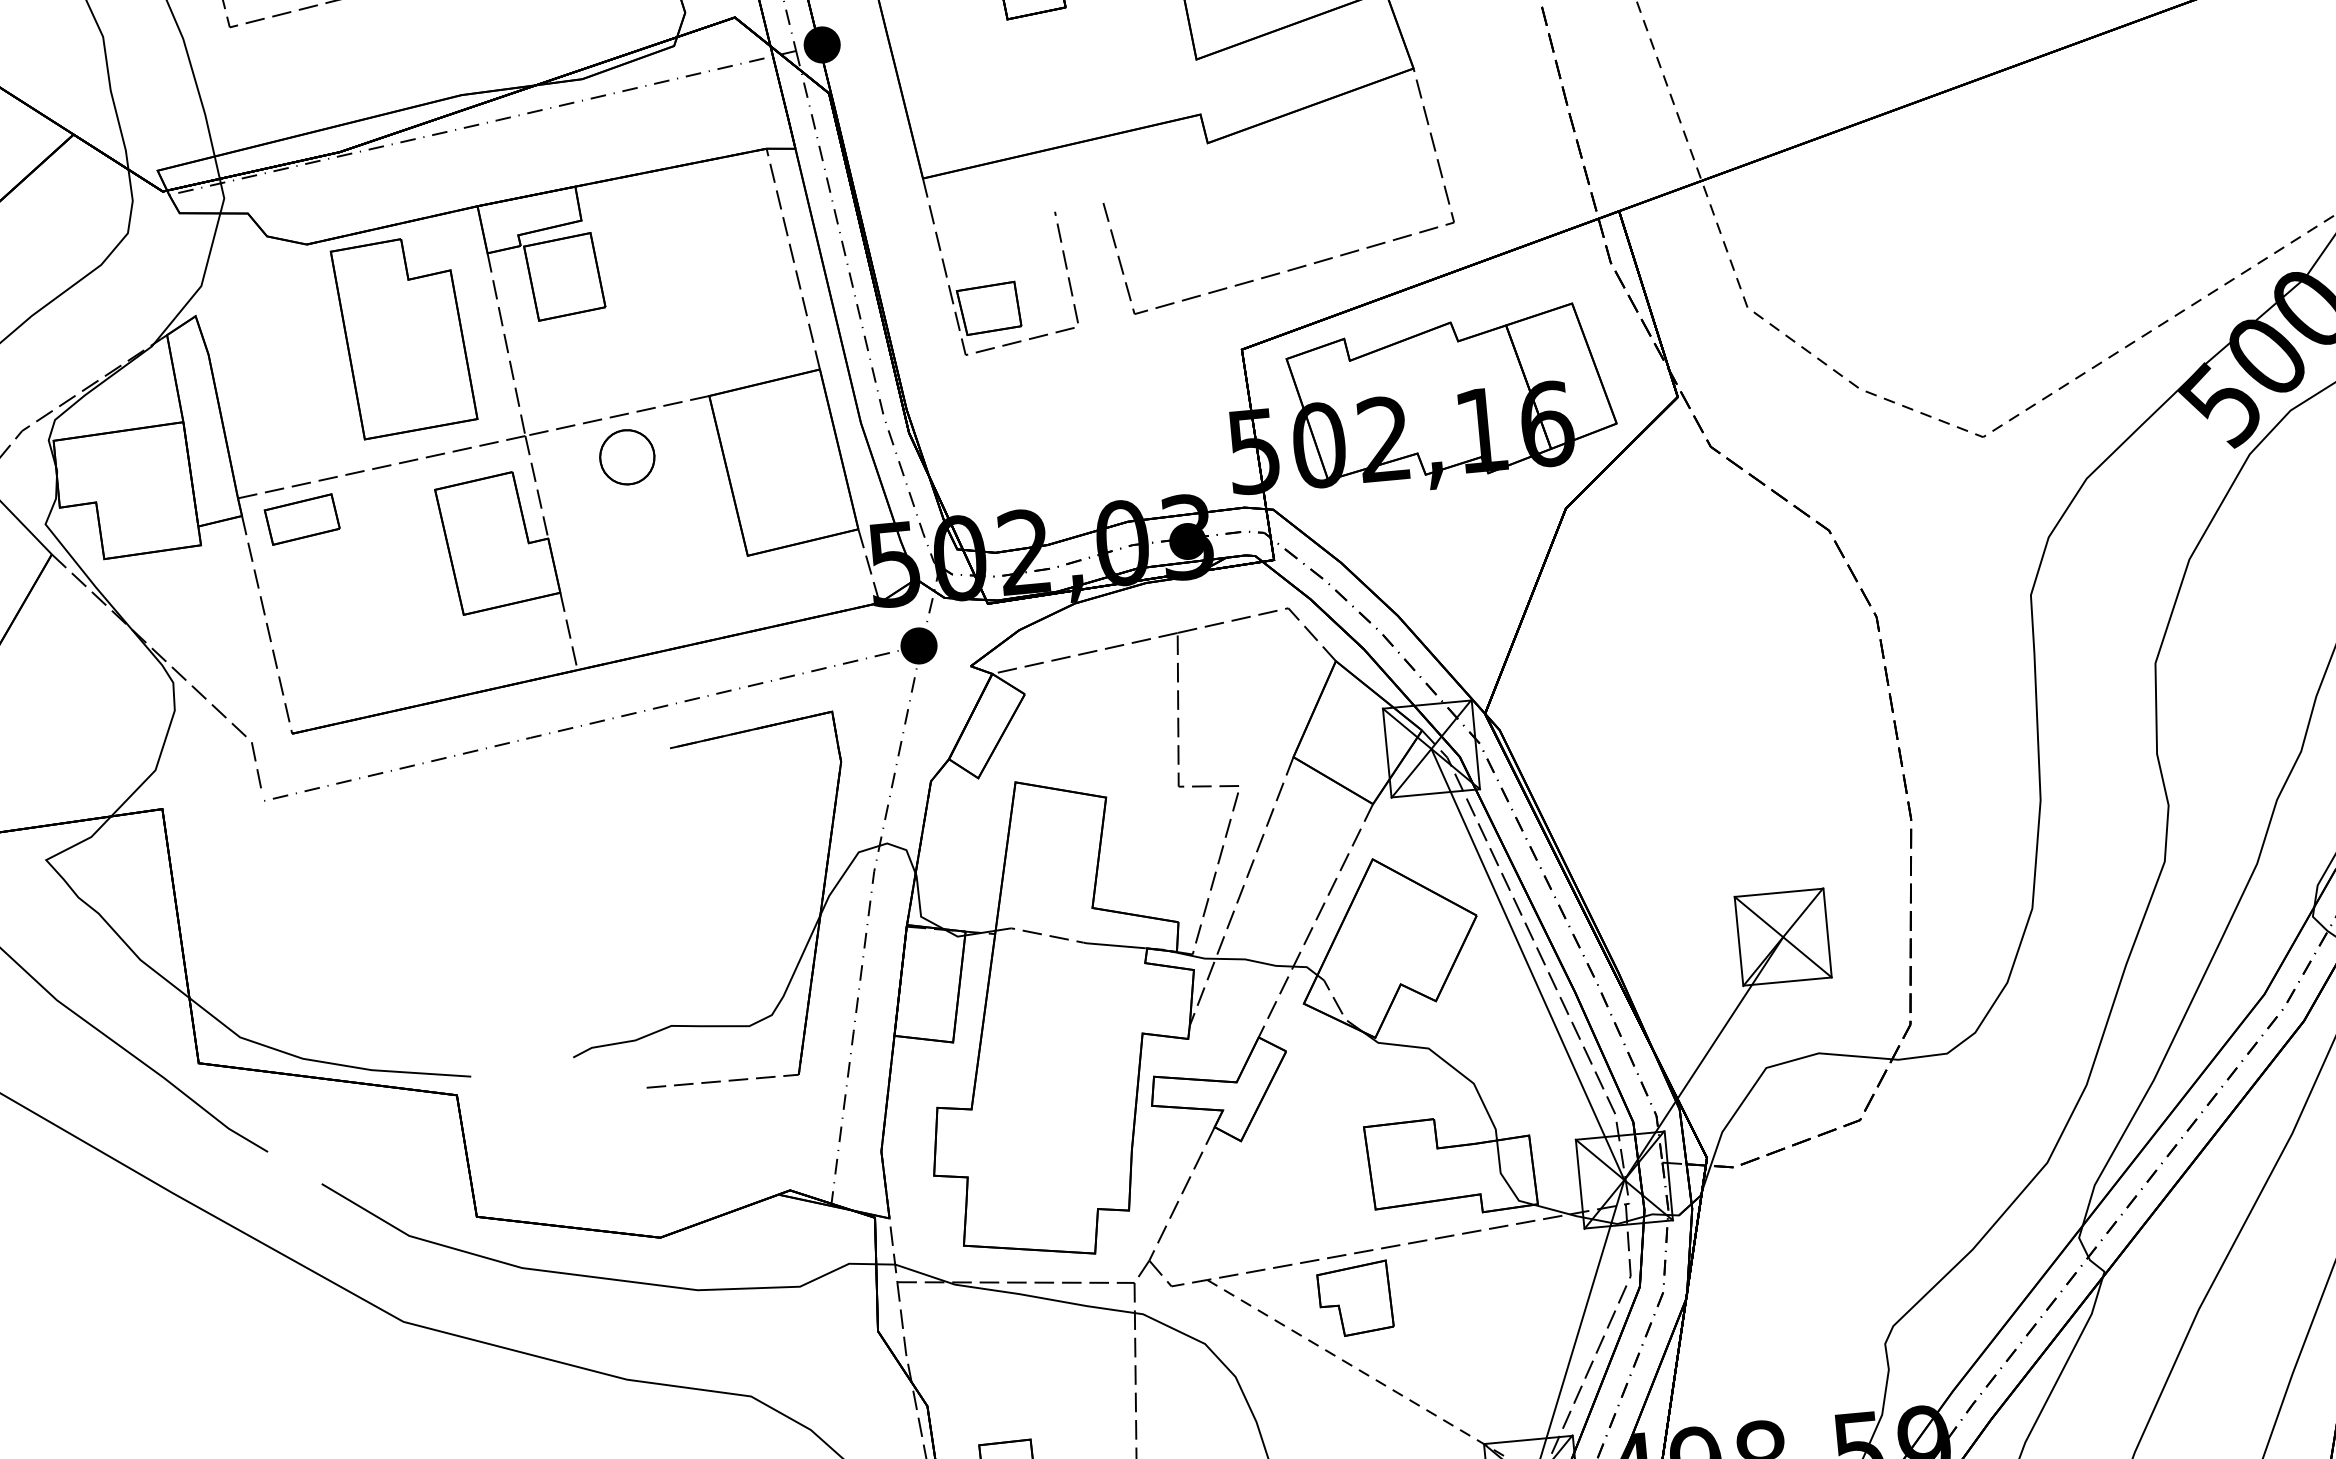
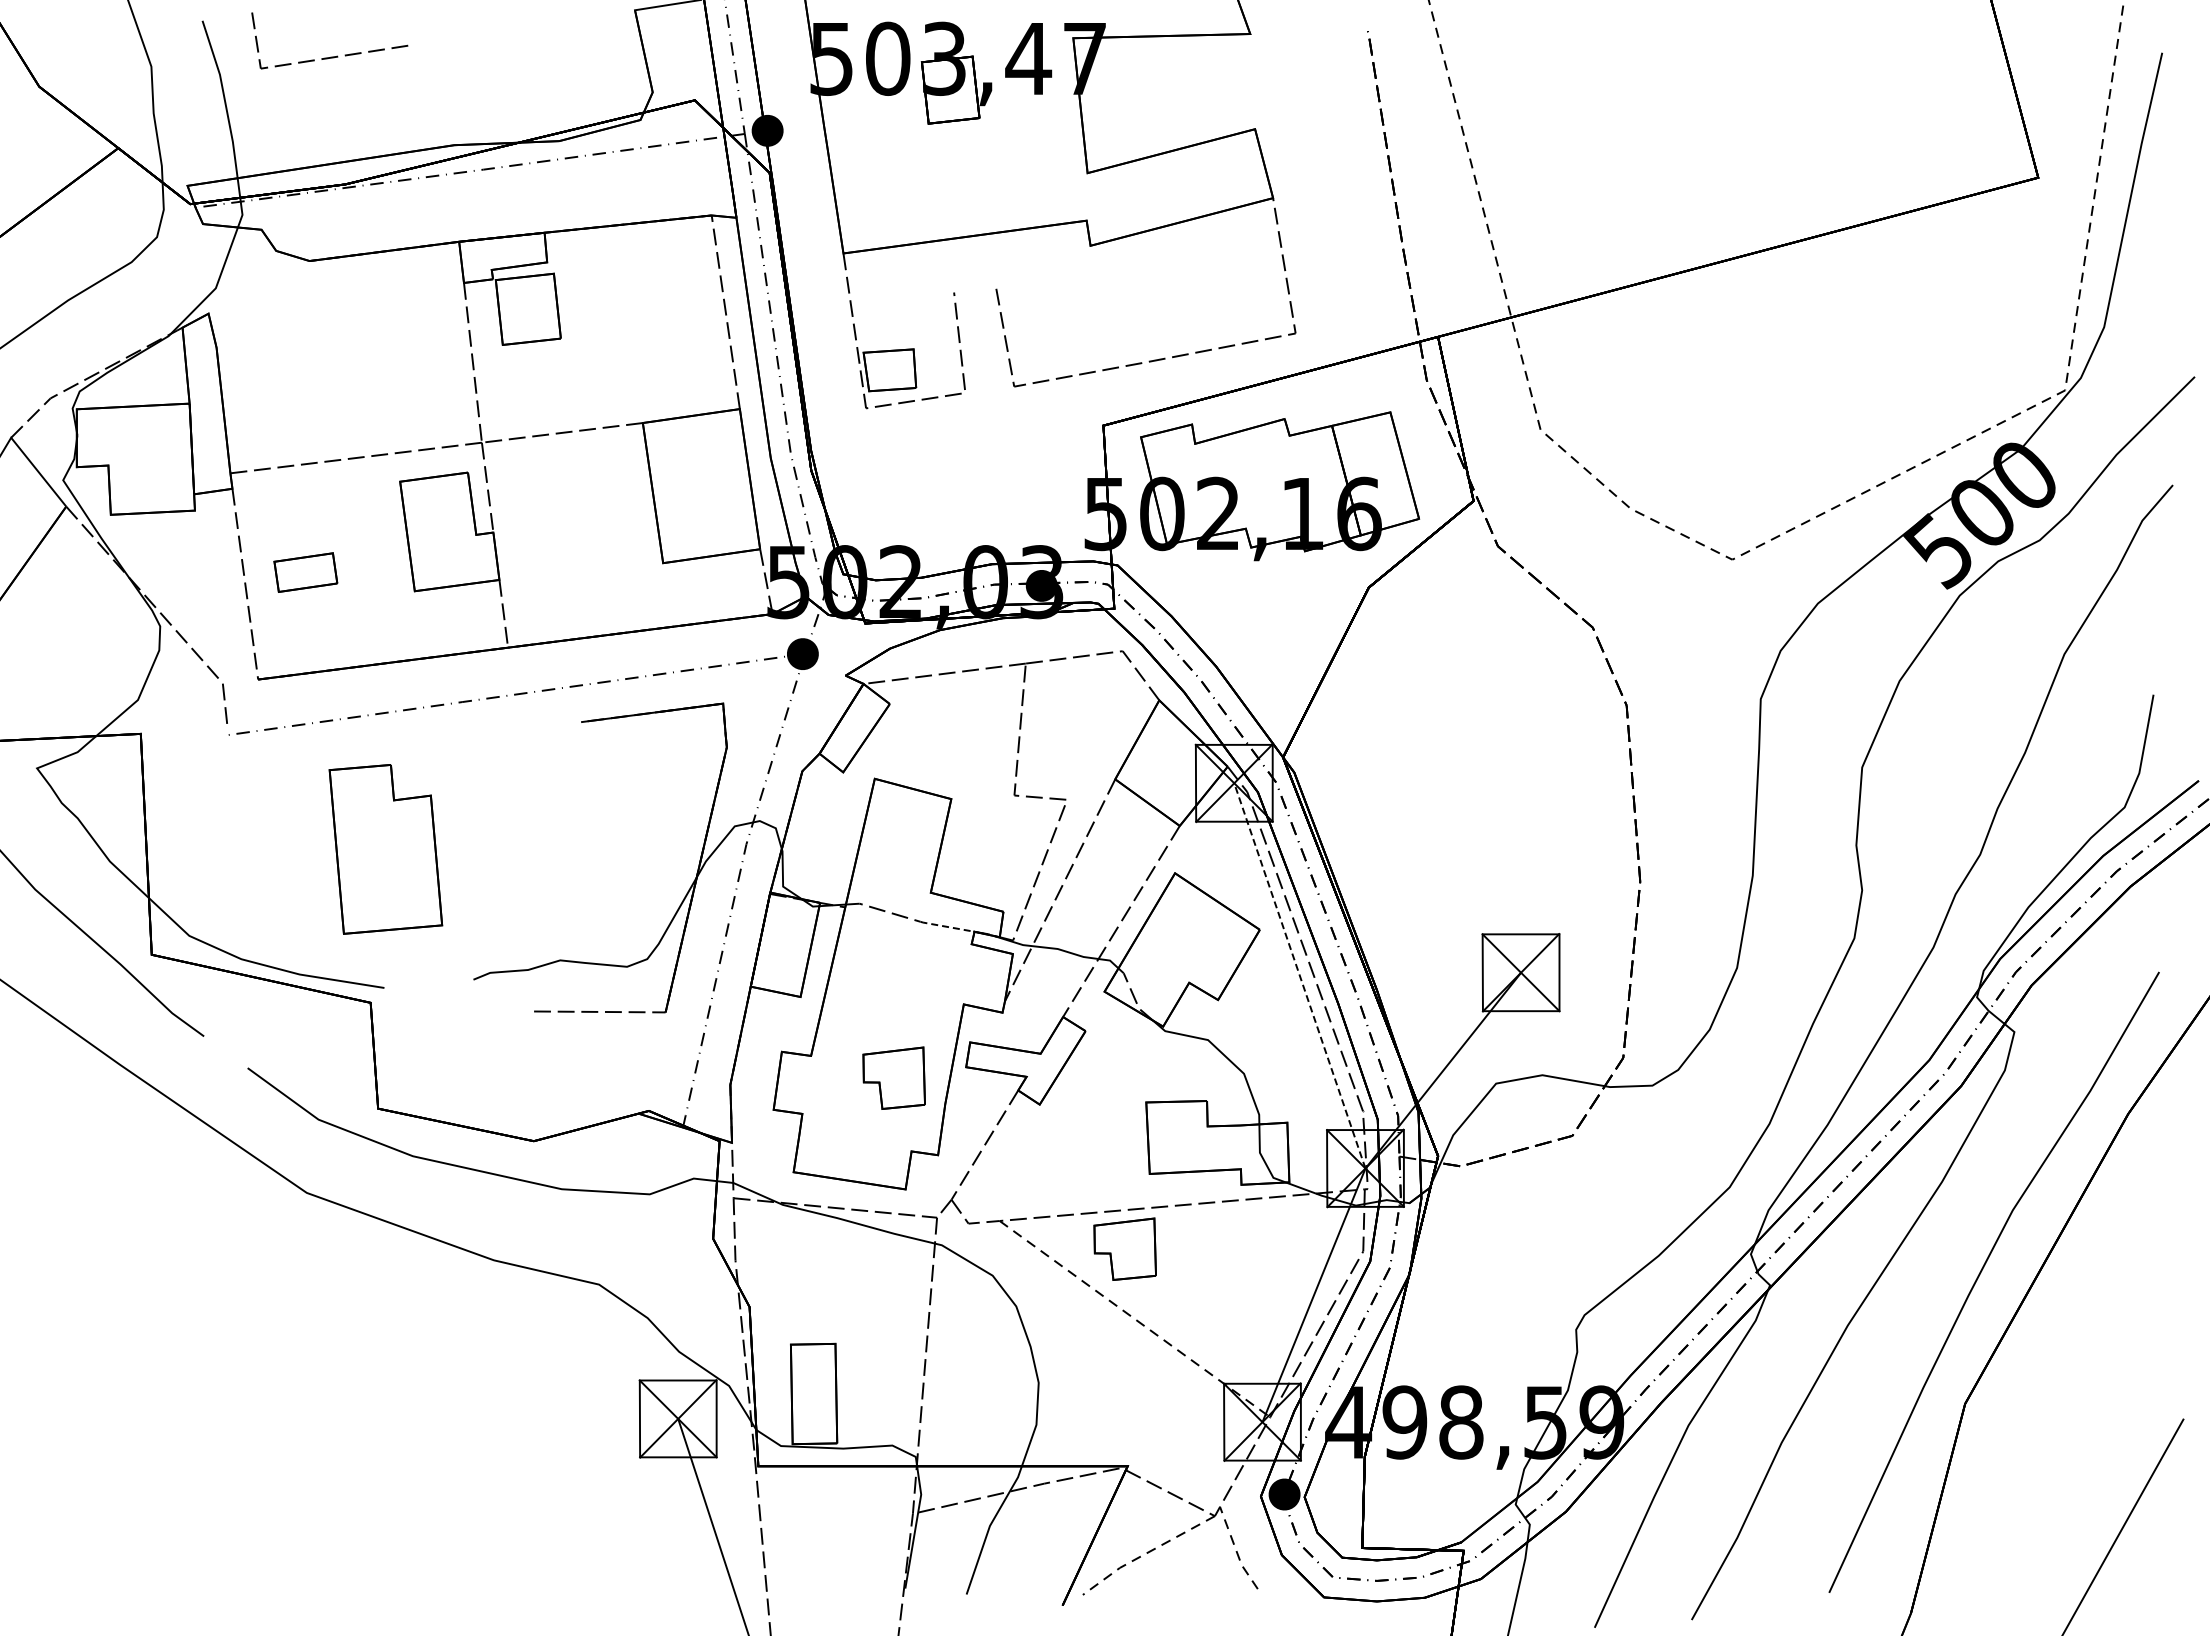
part: (403, 337) -> (385, 849), moved
part: (627, 456) -> (567, 468), removed
part: (301, 519) -> (305, 572), moved
line: (1114, 945) -> (946, 926), solid -> dashed
line: (1527, 964) -> (1299, 975), solid -> dashed
part: (1069, 1125) -> (893, 1077), added

